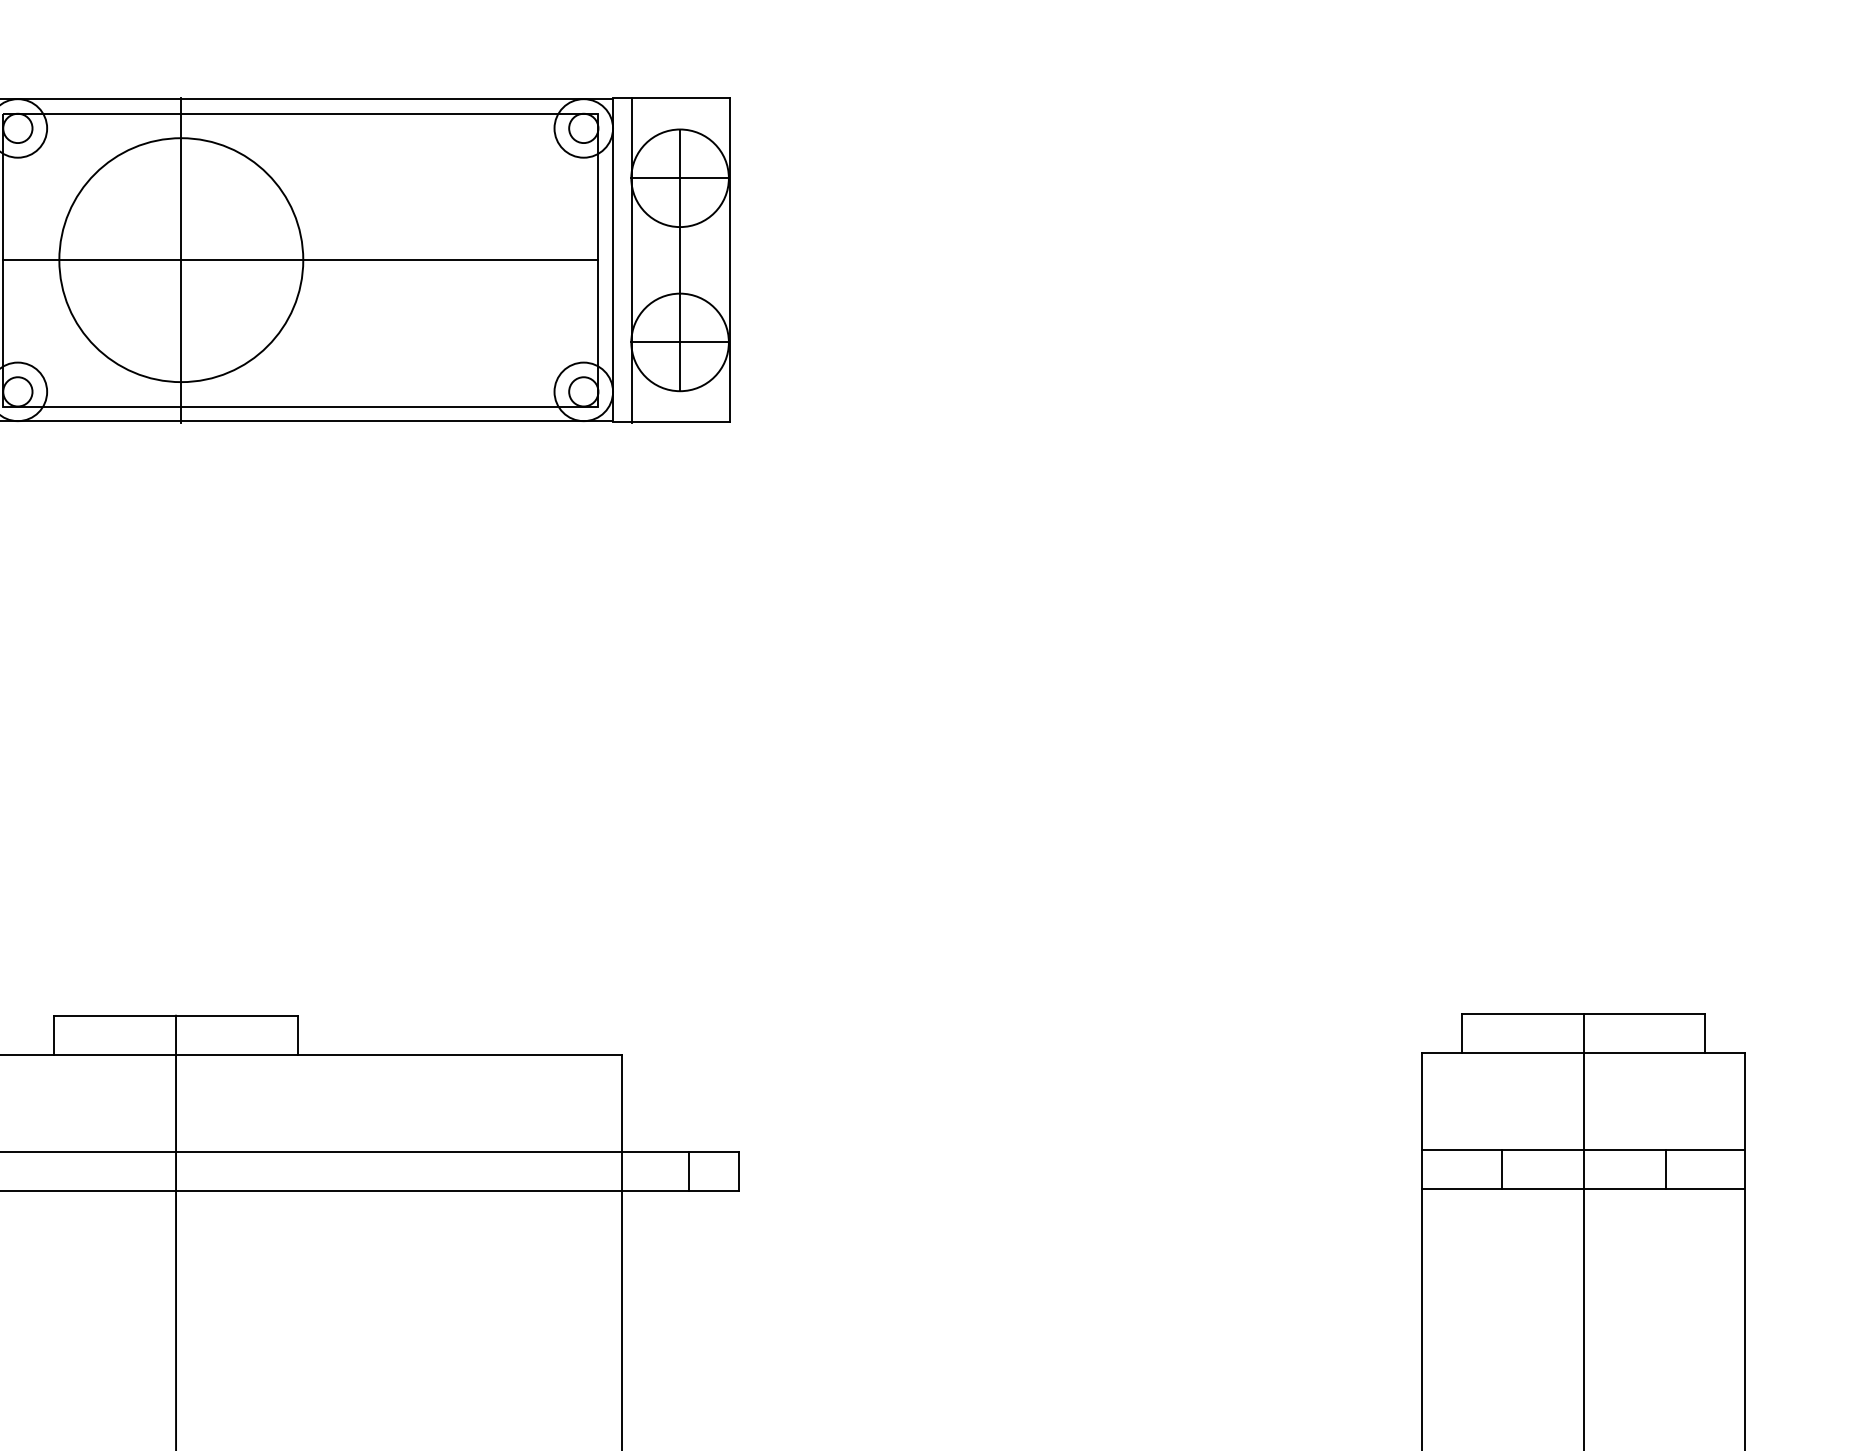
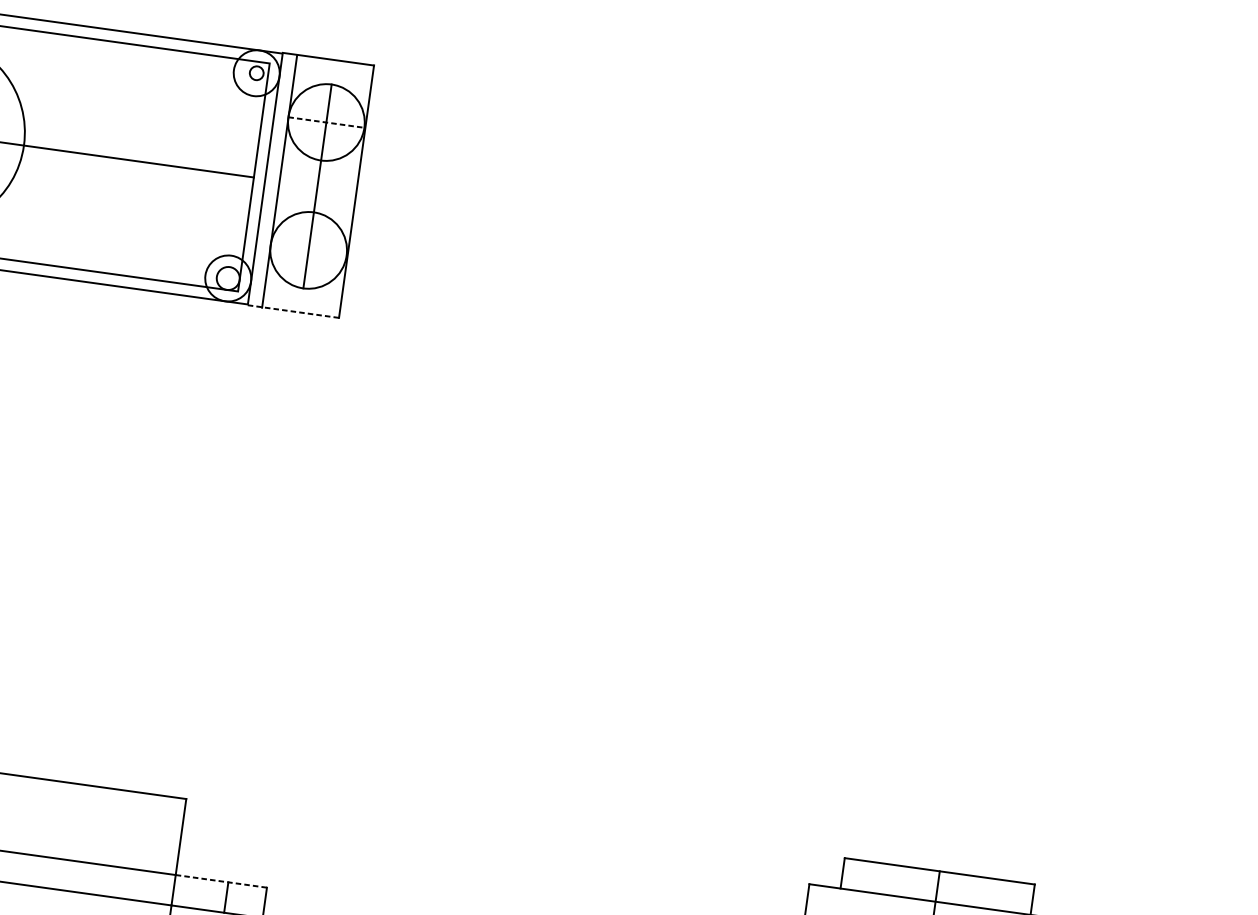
circle: (583, 128) -> (256, 73), size x0.6
line: (680, 178) -> (326, 122), solid -> dashed
line: (679, 342) -> (308, 250), removed
line: (671, 422) -> (293, 311), solid -> dashed
line: (680, 1152) -> (221, 881), solid -> dashed

